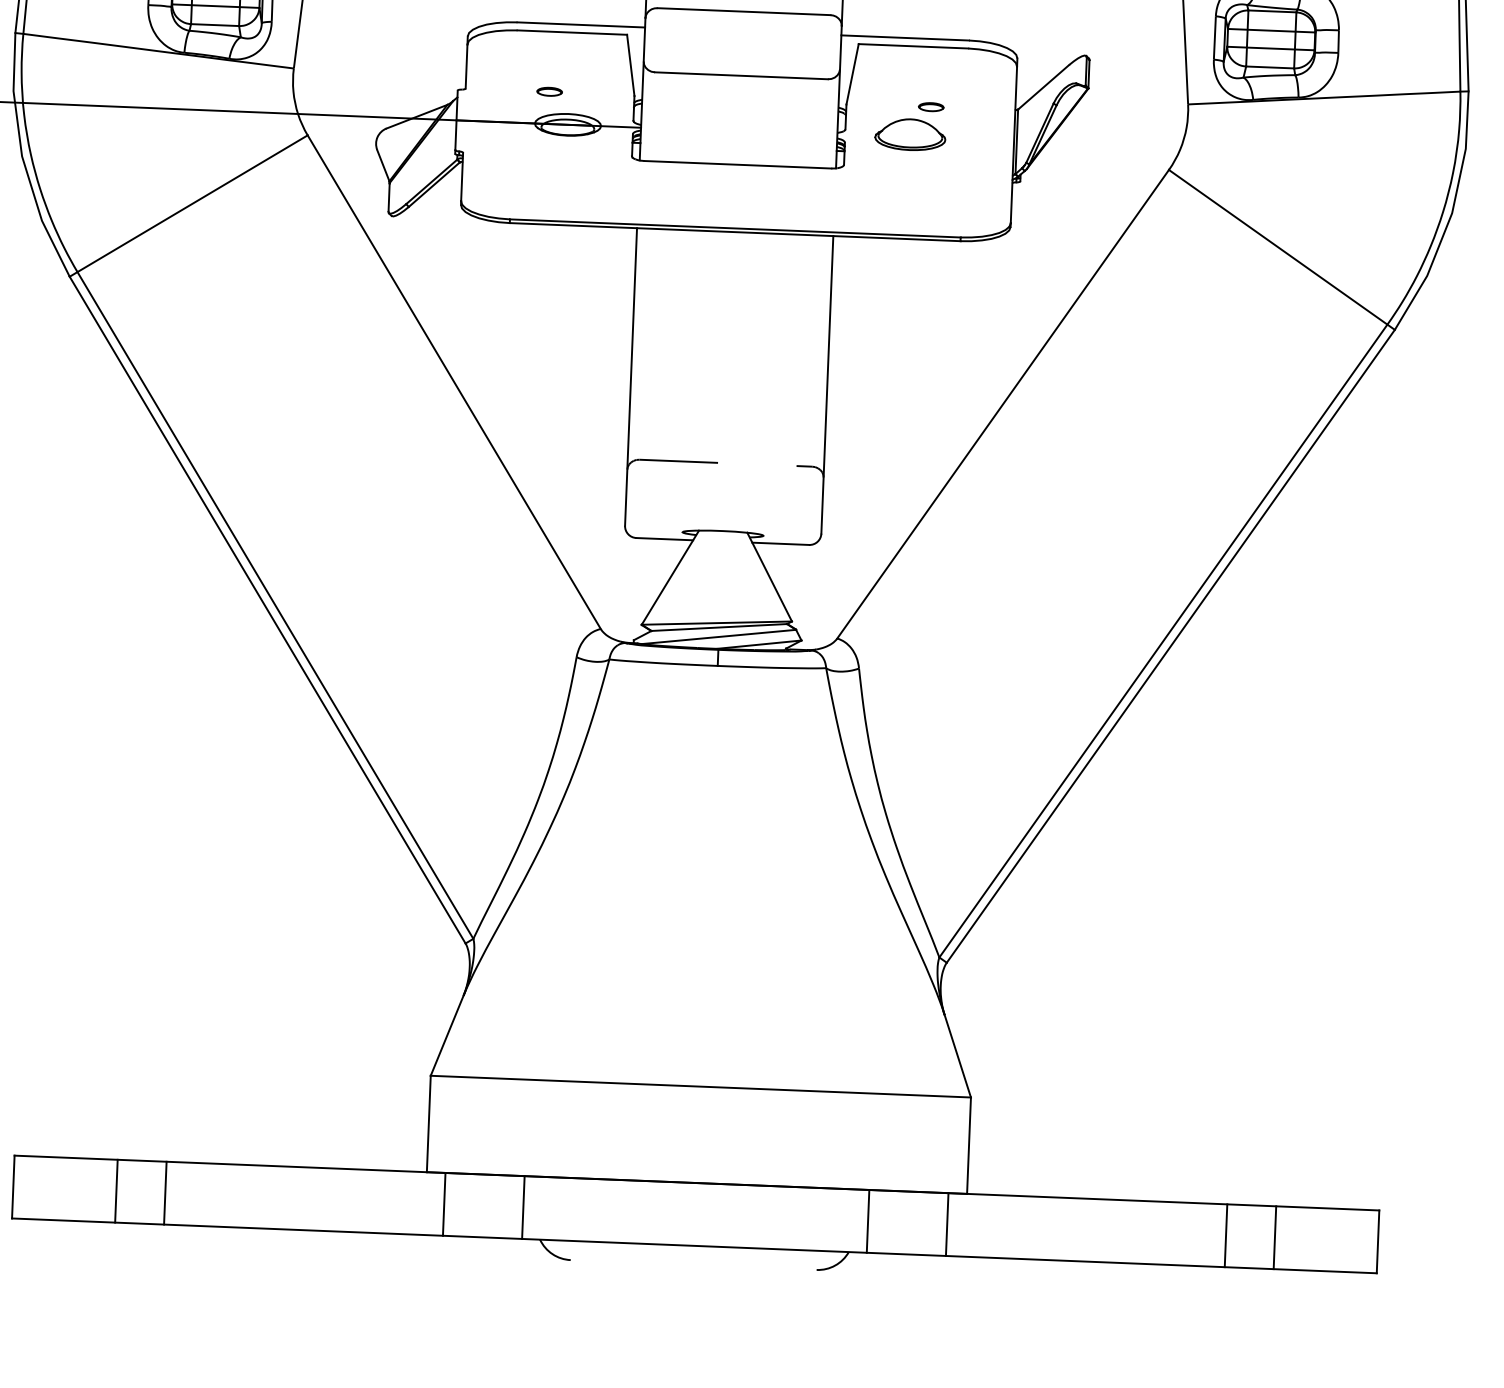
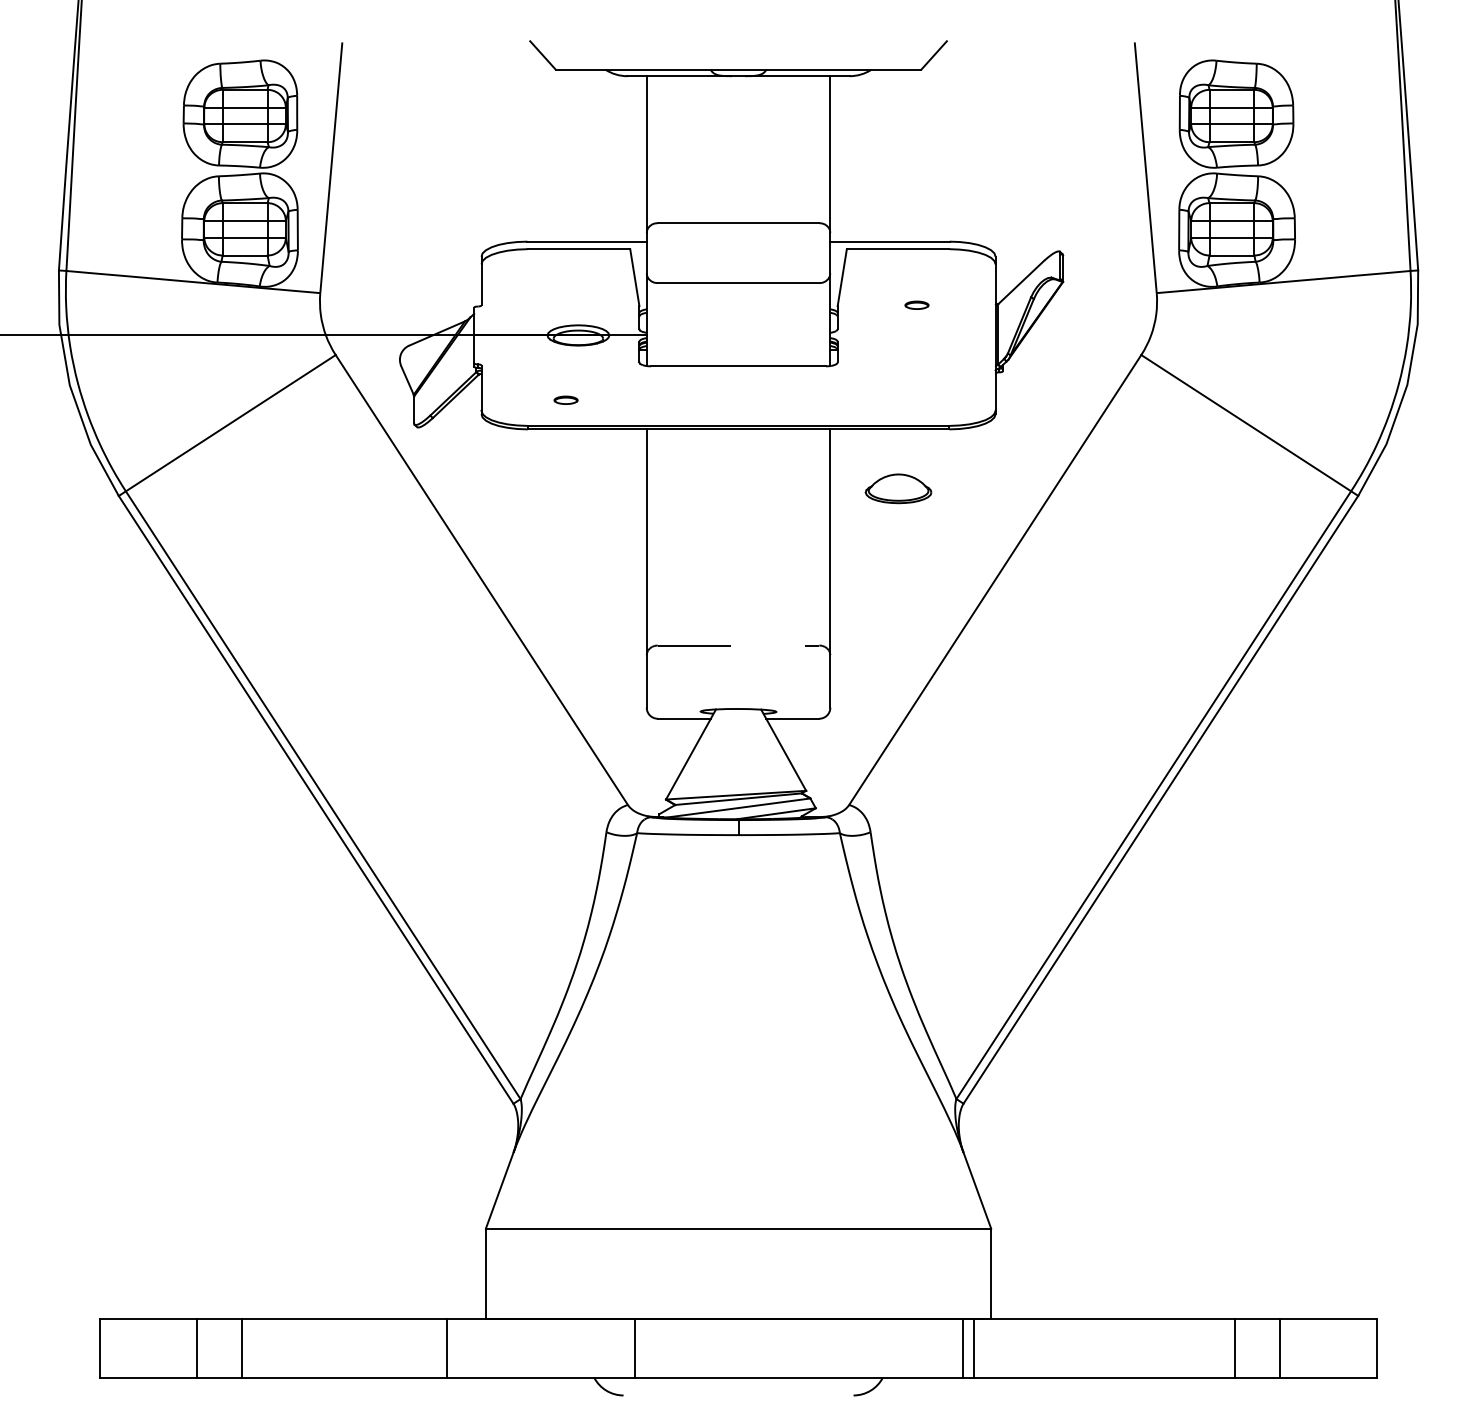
part: (549, 90) -> (565, 399), moved
part: (910, 134) -> (898, 488), moved
line: (444, 1203) -> (447, 1347), moved
line: (523, 1206) -> (635, 1347), moved
line: (867, 1220) -> (962, 1347), moved

